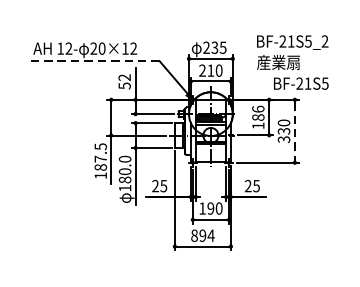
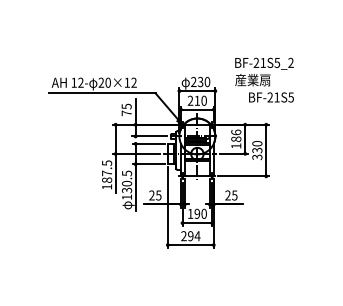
text: (223, 48) -> (207, 82), 235 -> 230
line: (93, 61) -> (101, 93), dashed -> solid
text: (292, 61) -> (264, 79), moved
text: (124, 81) -> (126, 109), 52 -> 75
line: (295, 131) -> (266, 150), dashed -> solid
text: (125, 169) -> (127, 181), 180.0 -> 130.5
text: (193, 236) -> (183, 236), 894 -> 294

